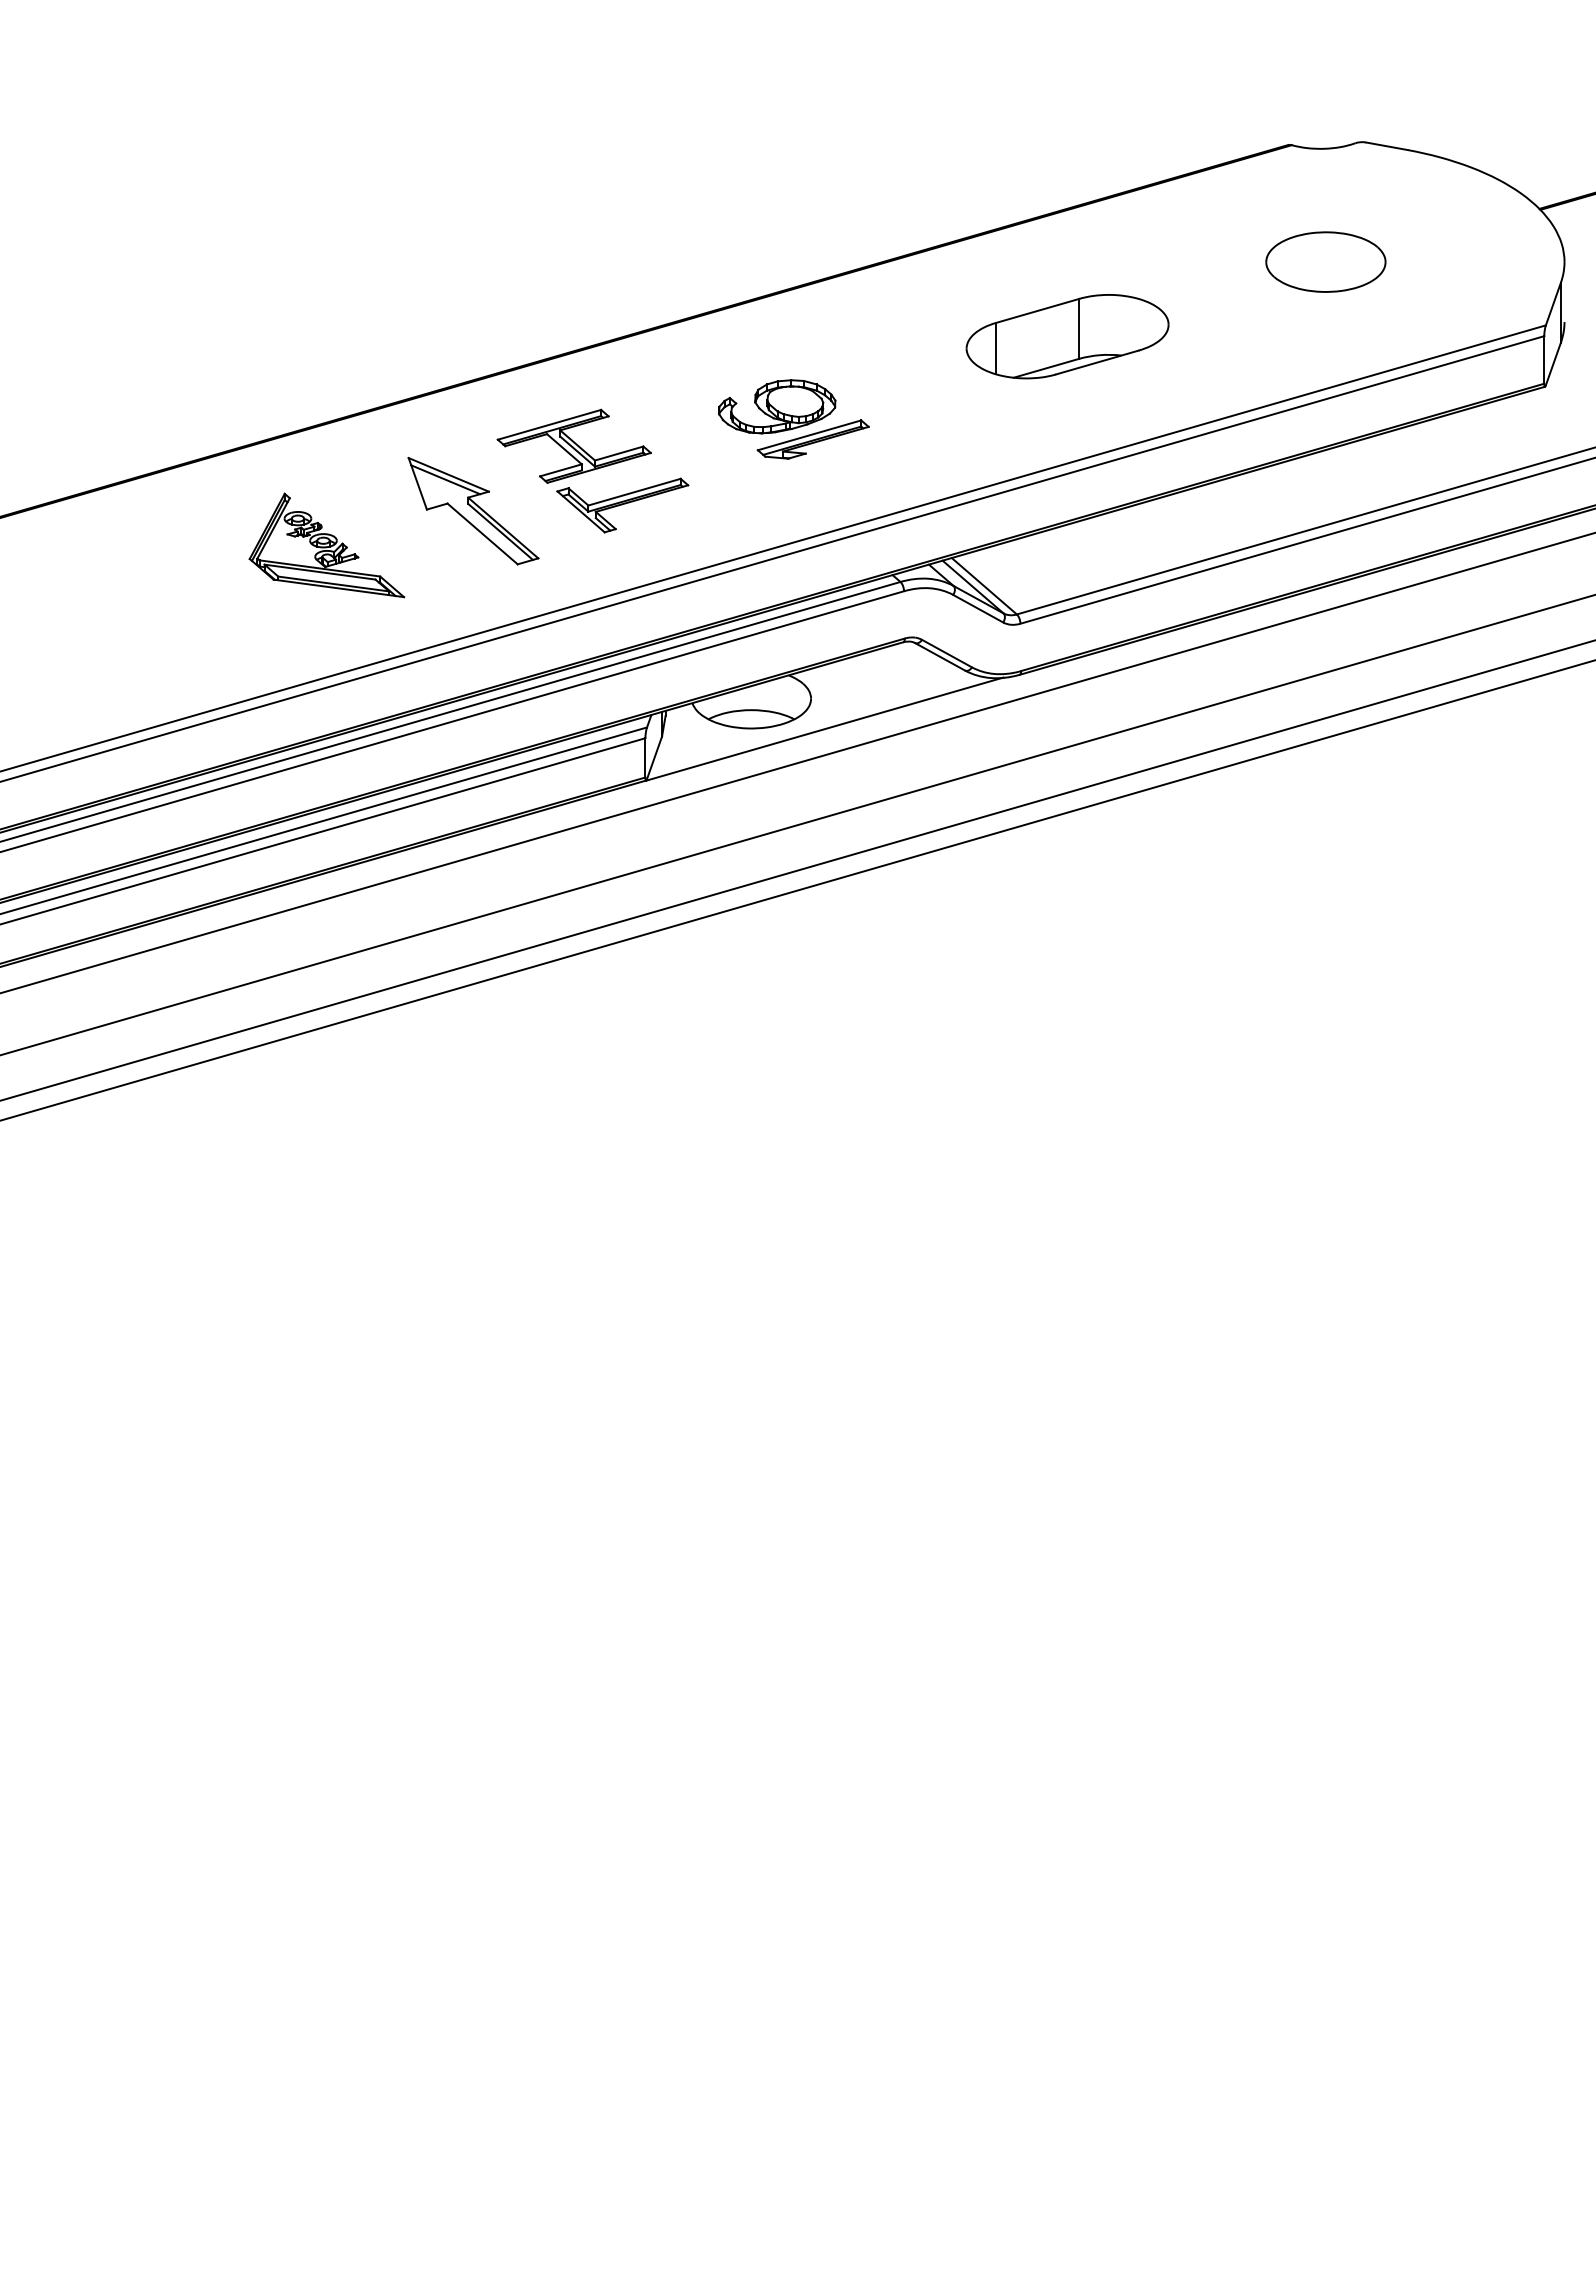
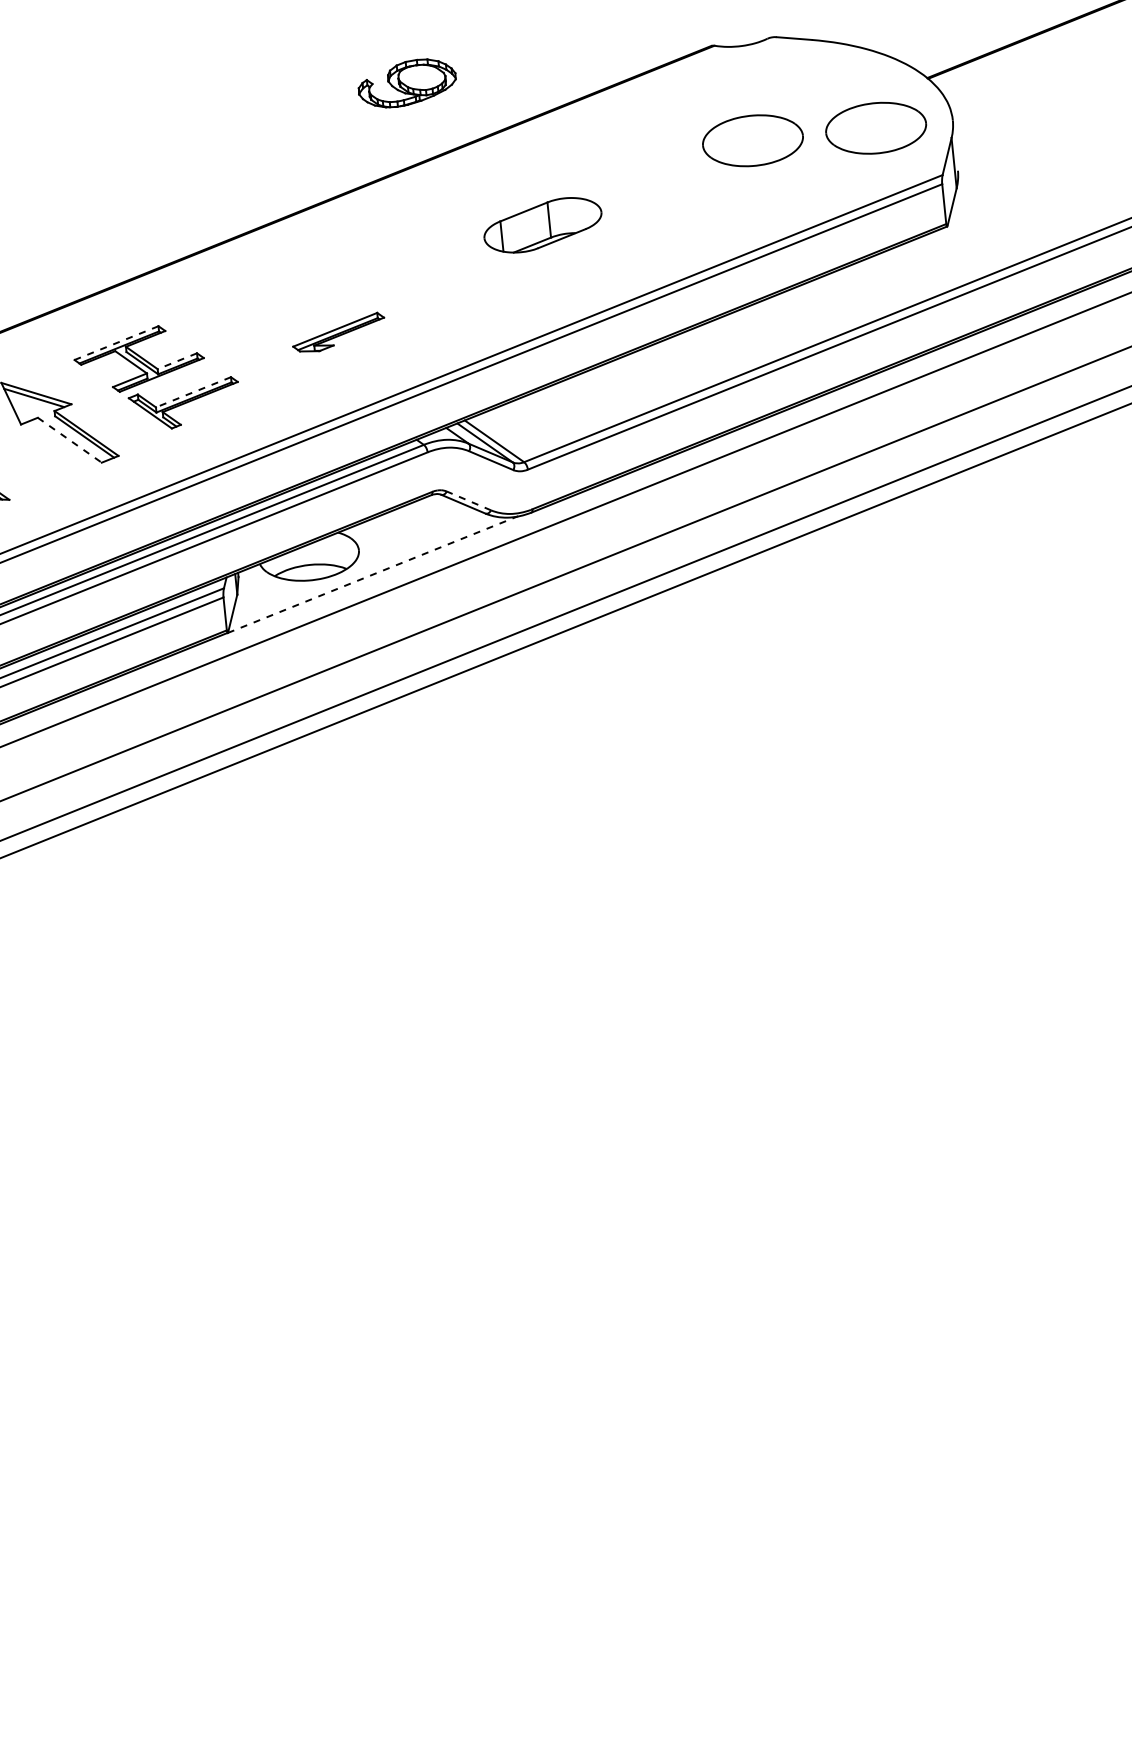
part: (1472, 261) -> (875, 127), added
part: (1067, 336) -> (542, 225), size x0.7
part: (777, 406) -> (407, 83), moved
line: (549, 424) -> (116, 342), solid -> dashed
line: (618, 453) -> (176, 361), solid -> dashed
line: (634, 492) -> (193, 392), solid -> dashed
line: (483, 534) -> (70, 440), solid -> dashed
line: (947, 653) -> (469, 500), solid -> dashed
line: (824, 729) -> (372, 574), solid -> dashed

